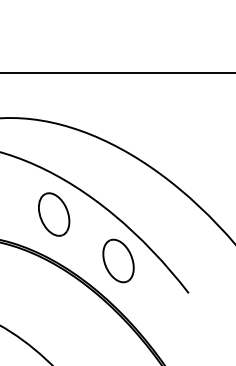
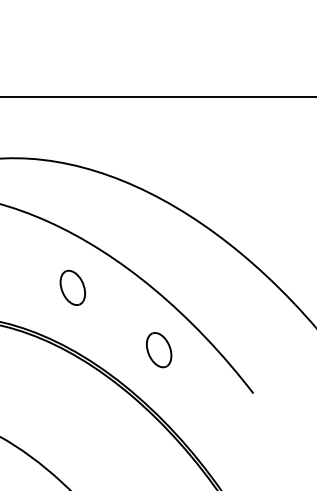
part: (53, 214) -> (72, 287), size x0.6
part: (118, 260) -> (158, 349), size x0.6

